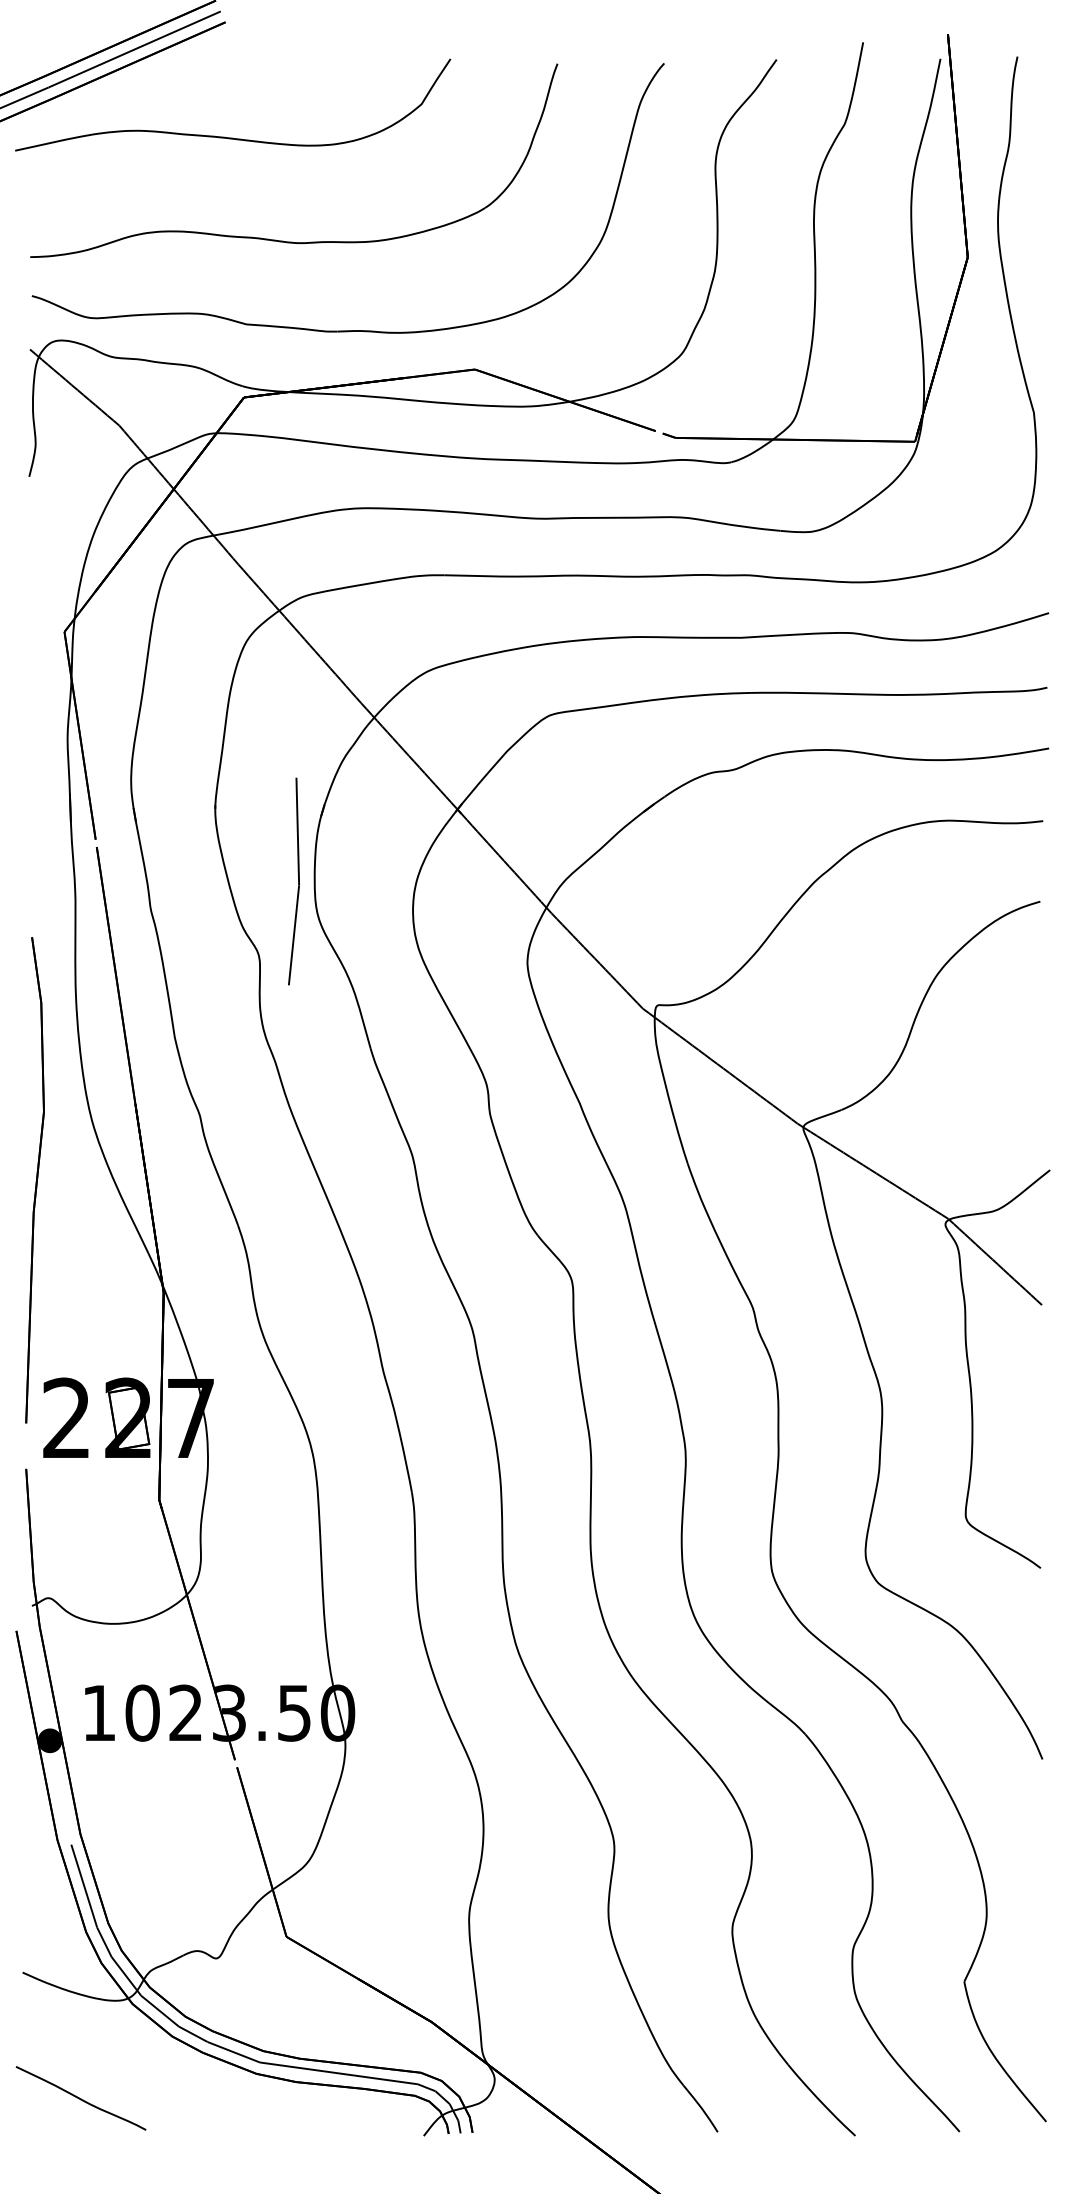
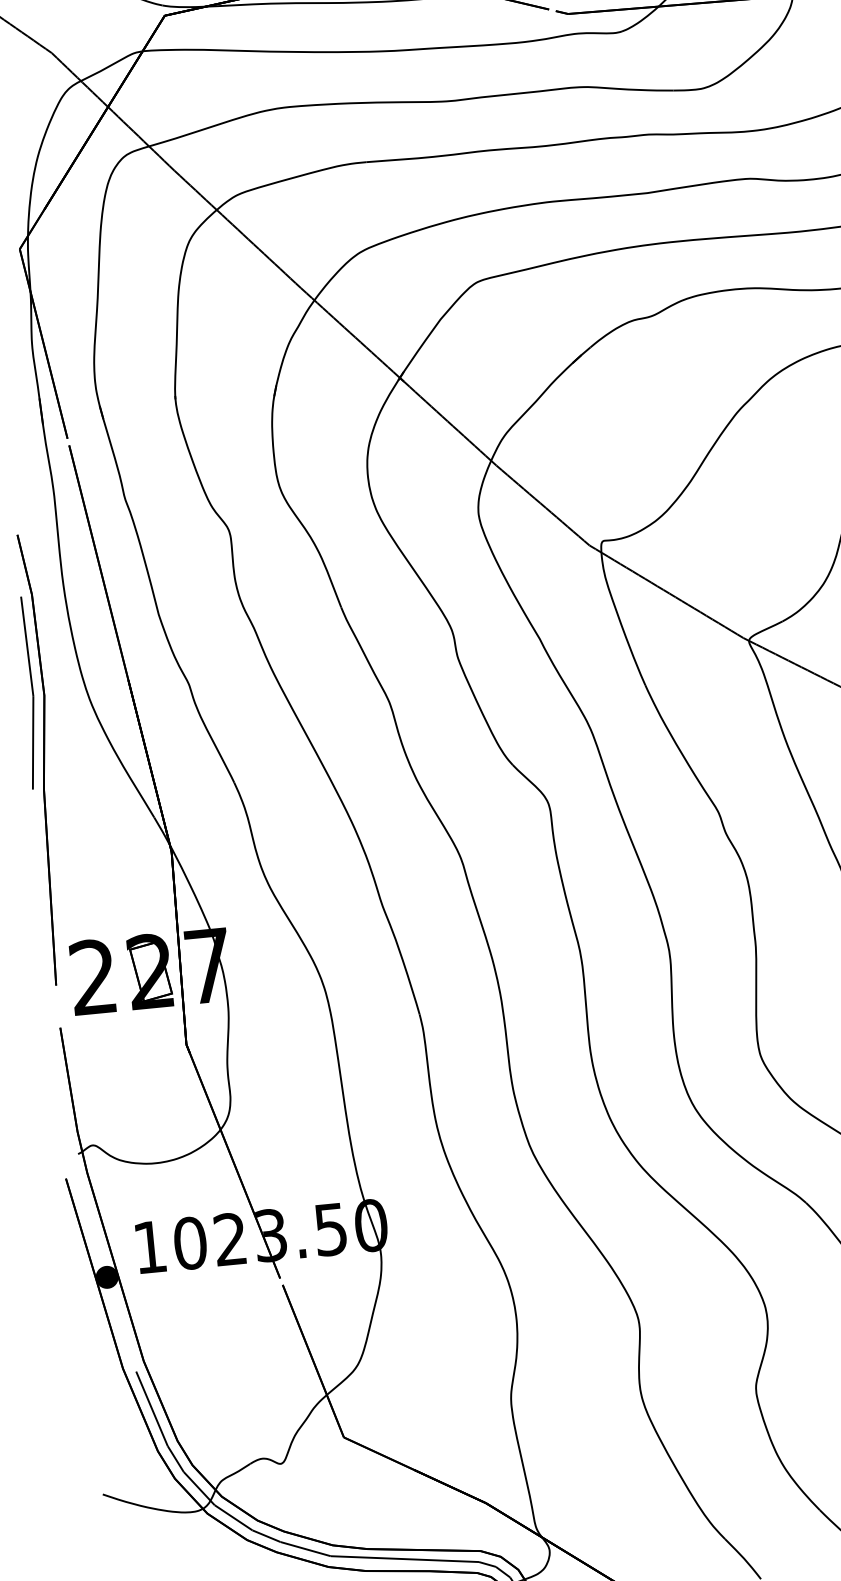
line: (298, 881) -> (32, 692), moved

